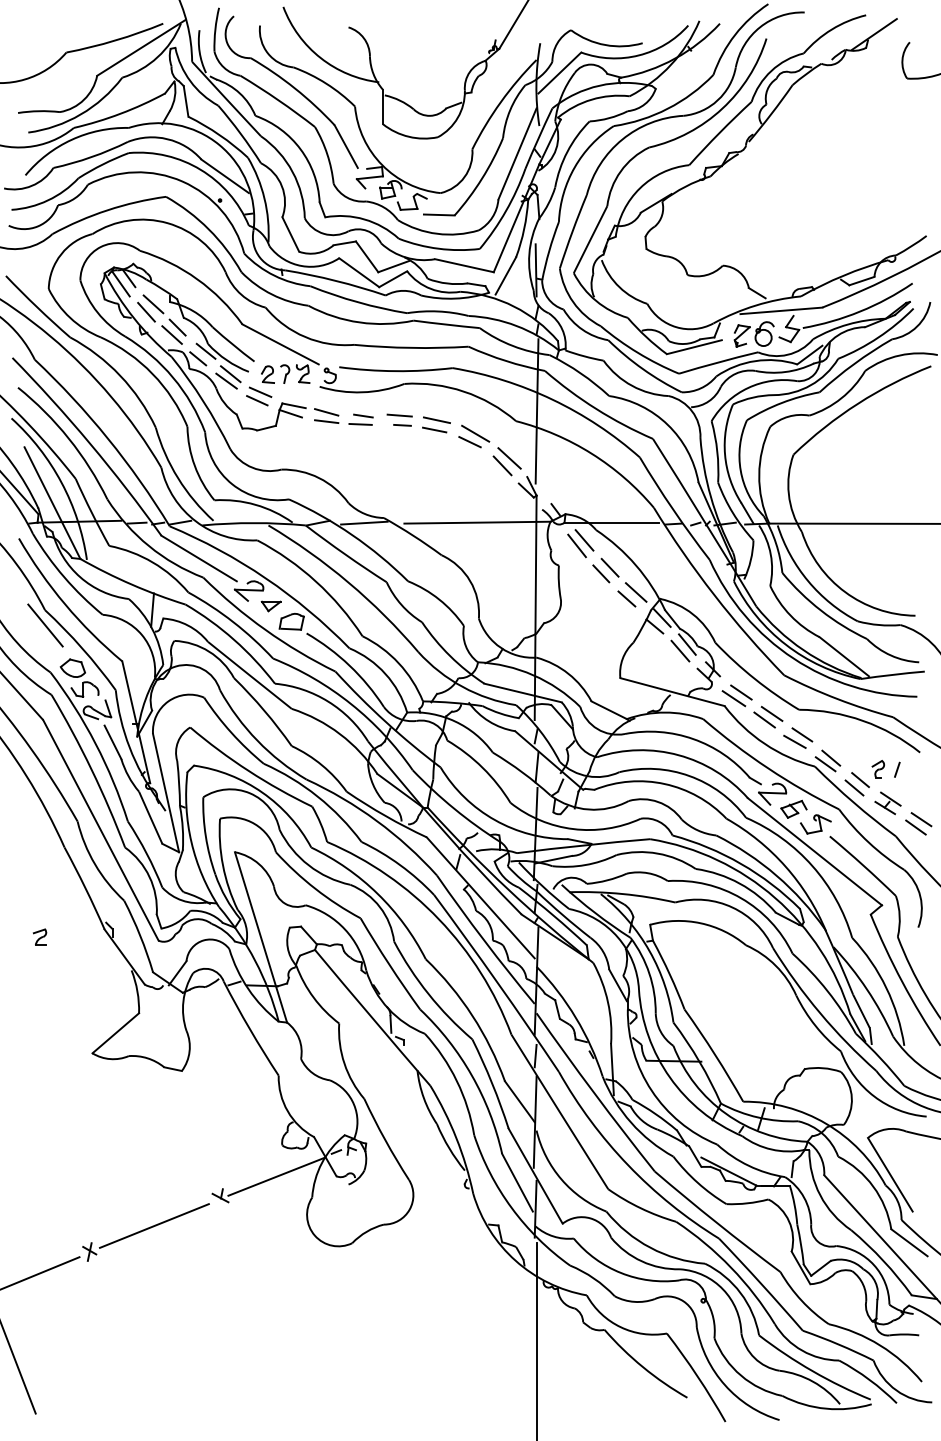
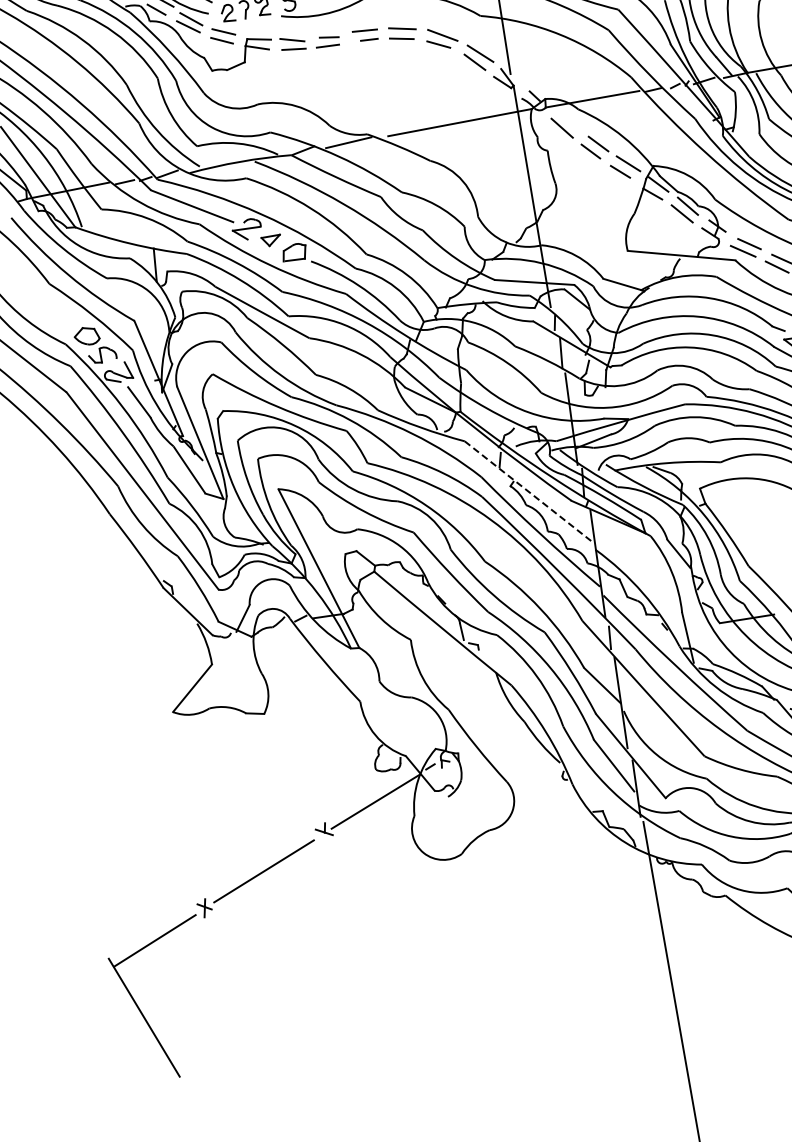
line: (584, 540) -> (568, 121), removed
line: (45, 625) -> (52, 298), removed
line: (481, 898) -> (529, 492), solid -> dashed
part: (39, 936) -> (100, 606), removed

